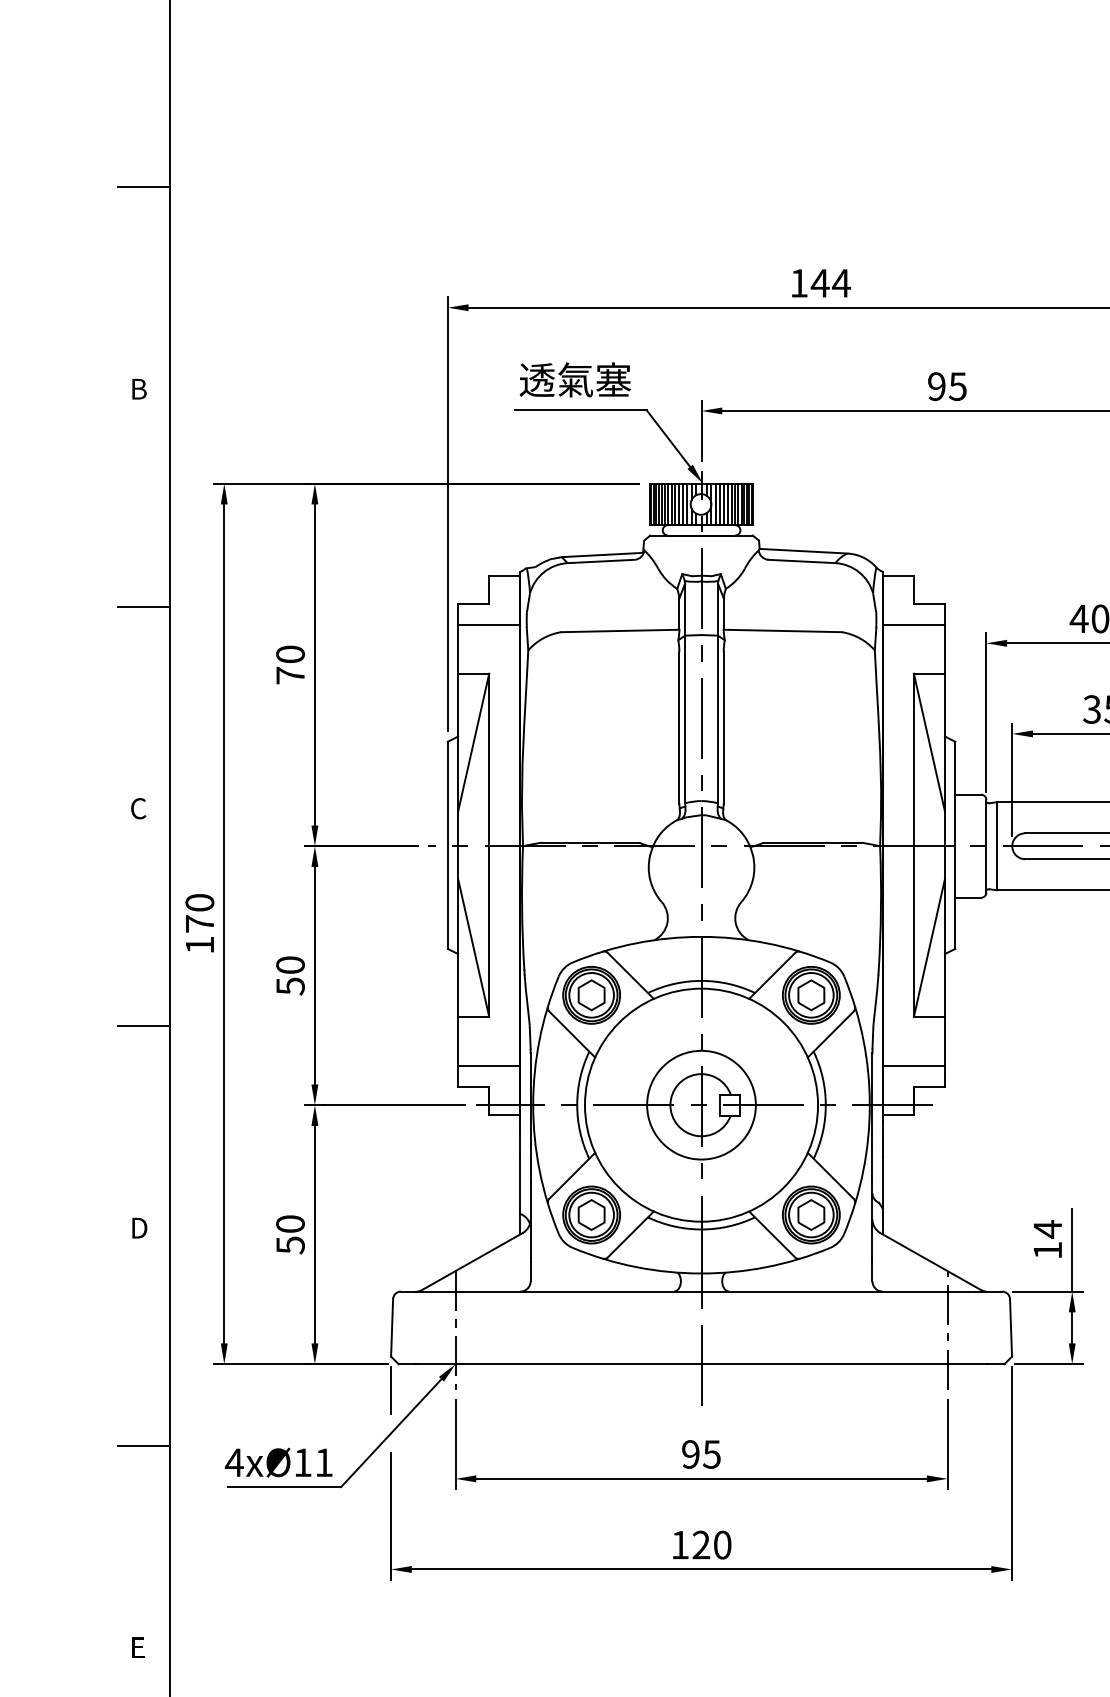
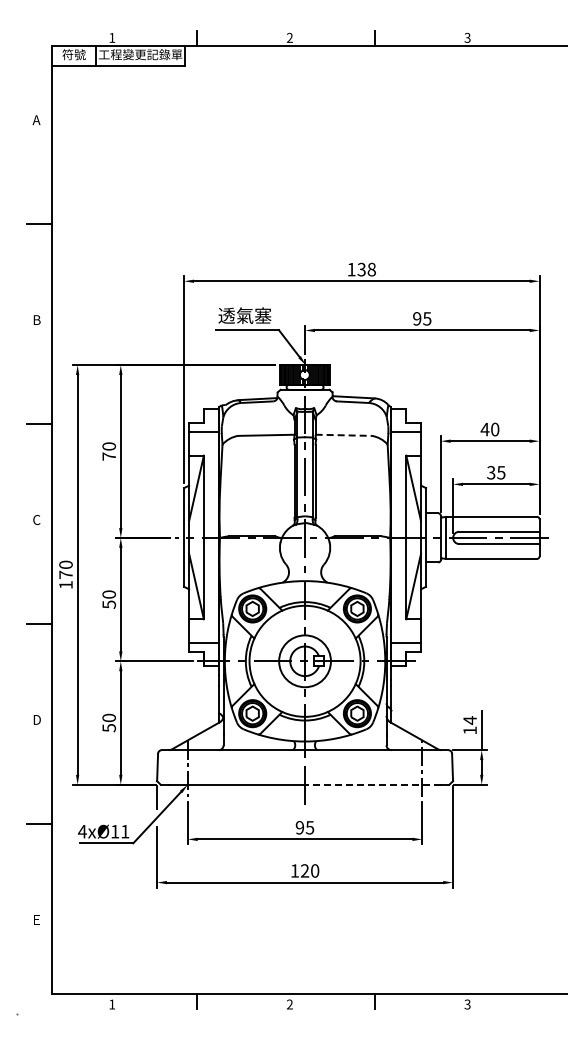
text: (830, 283) -> (366, 269), 144 -> 138
line: (784, 631) -> (344, 435), solid -> dashed
line: (843, 1363) -> (372, 784), solid -> dashed

